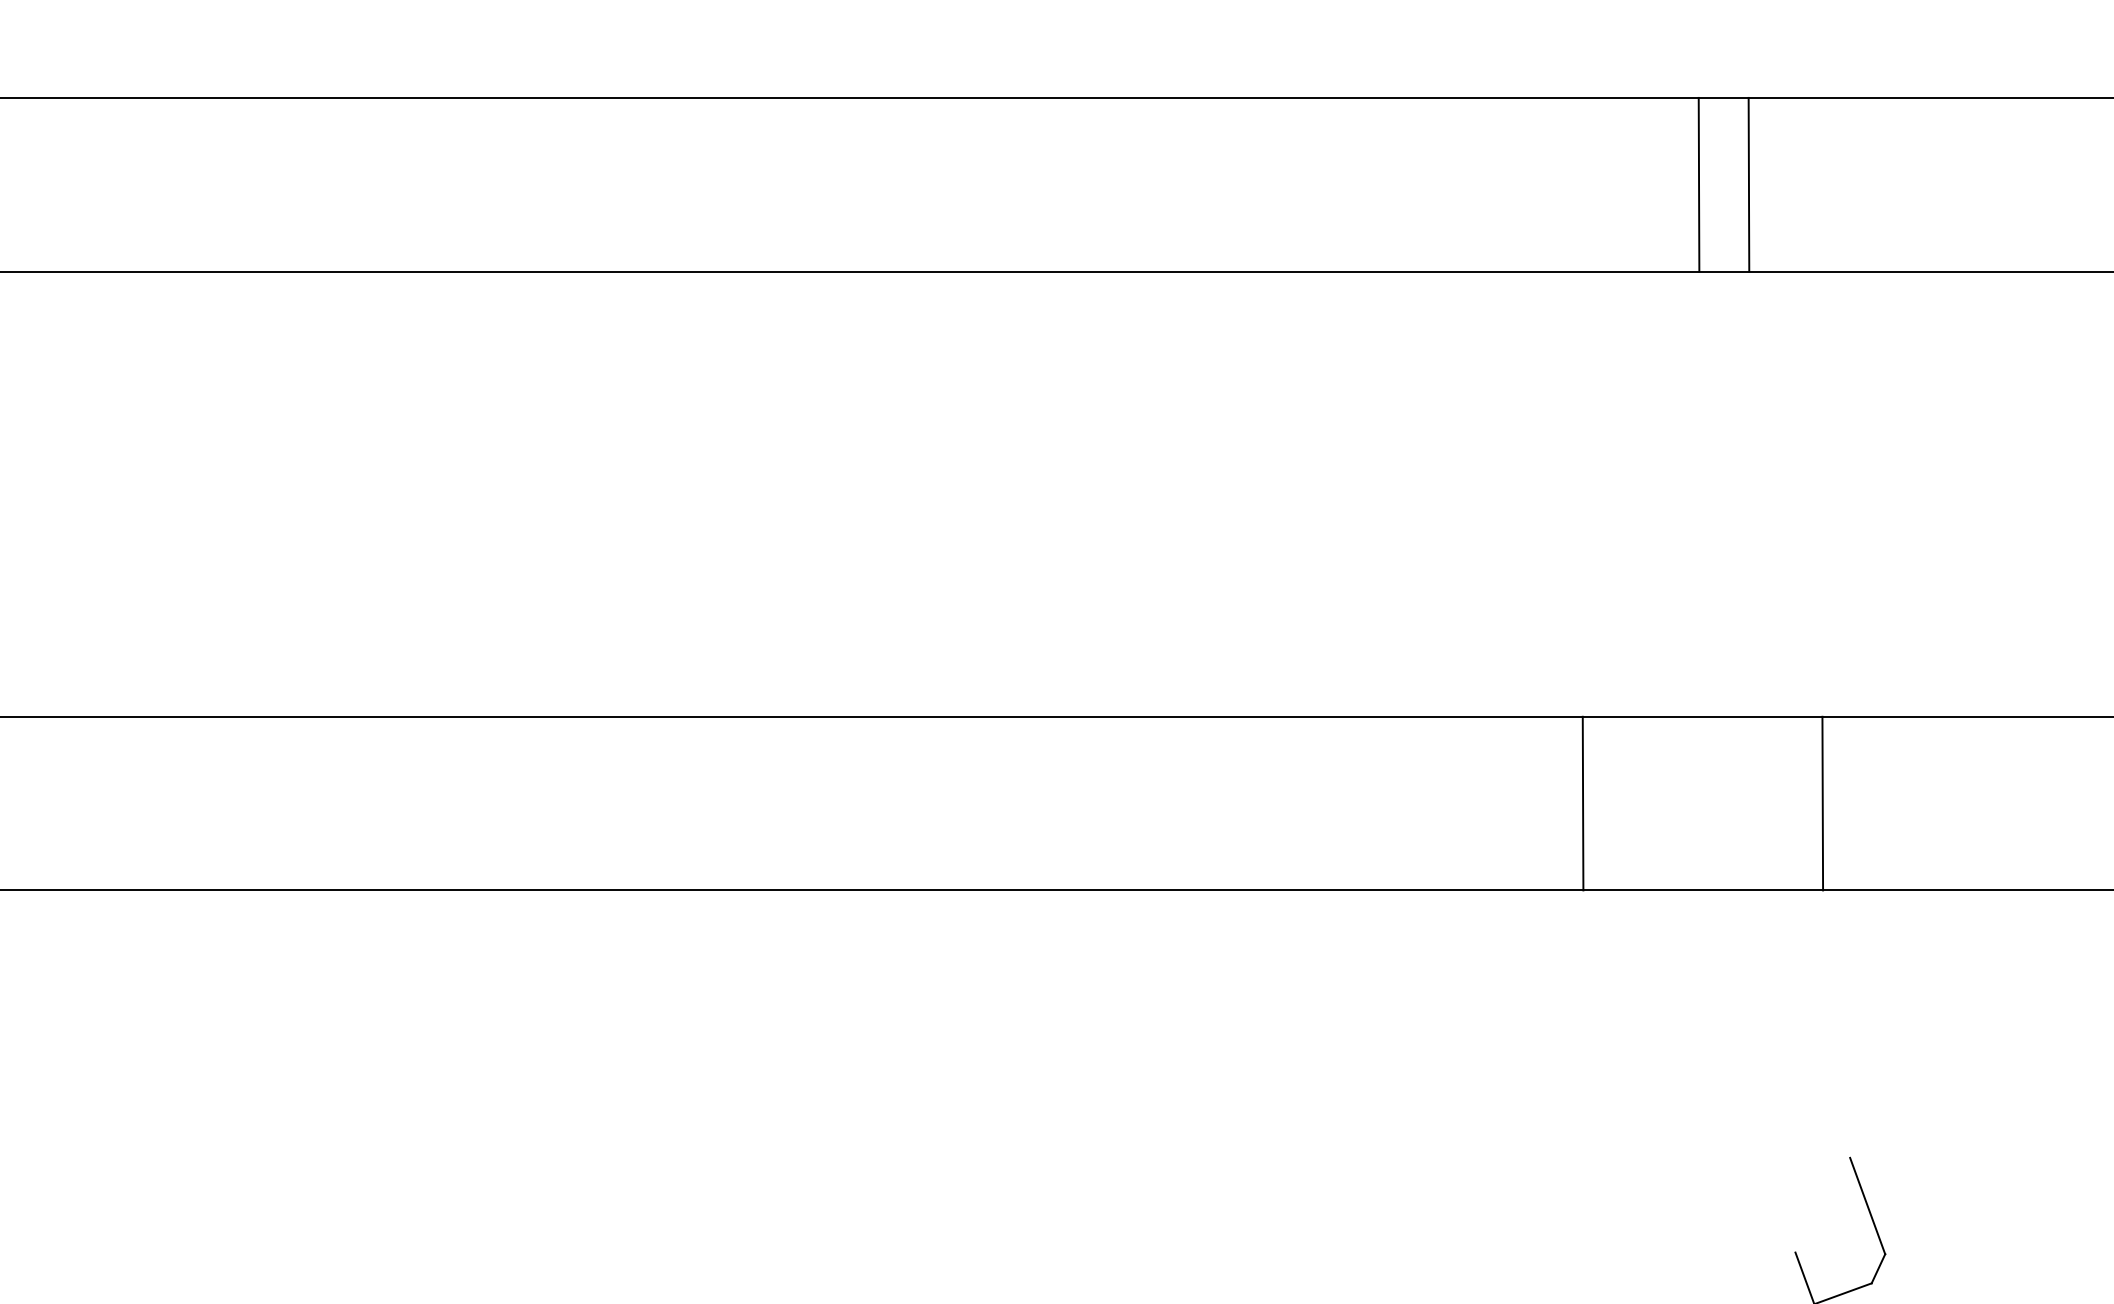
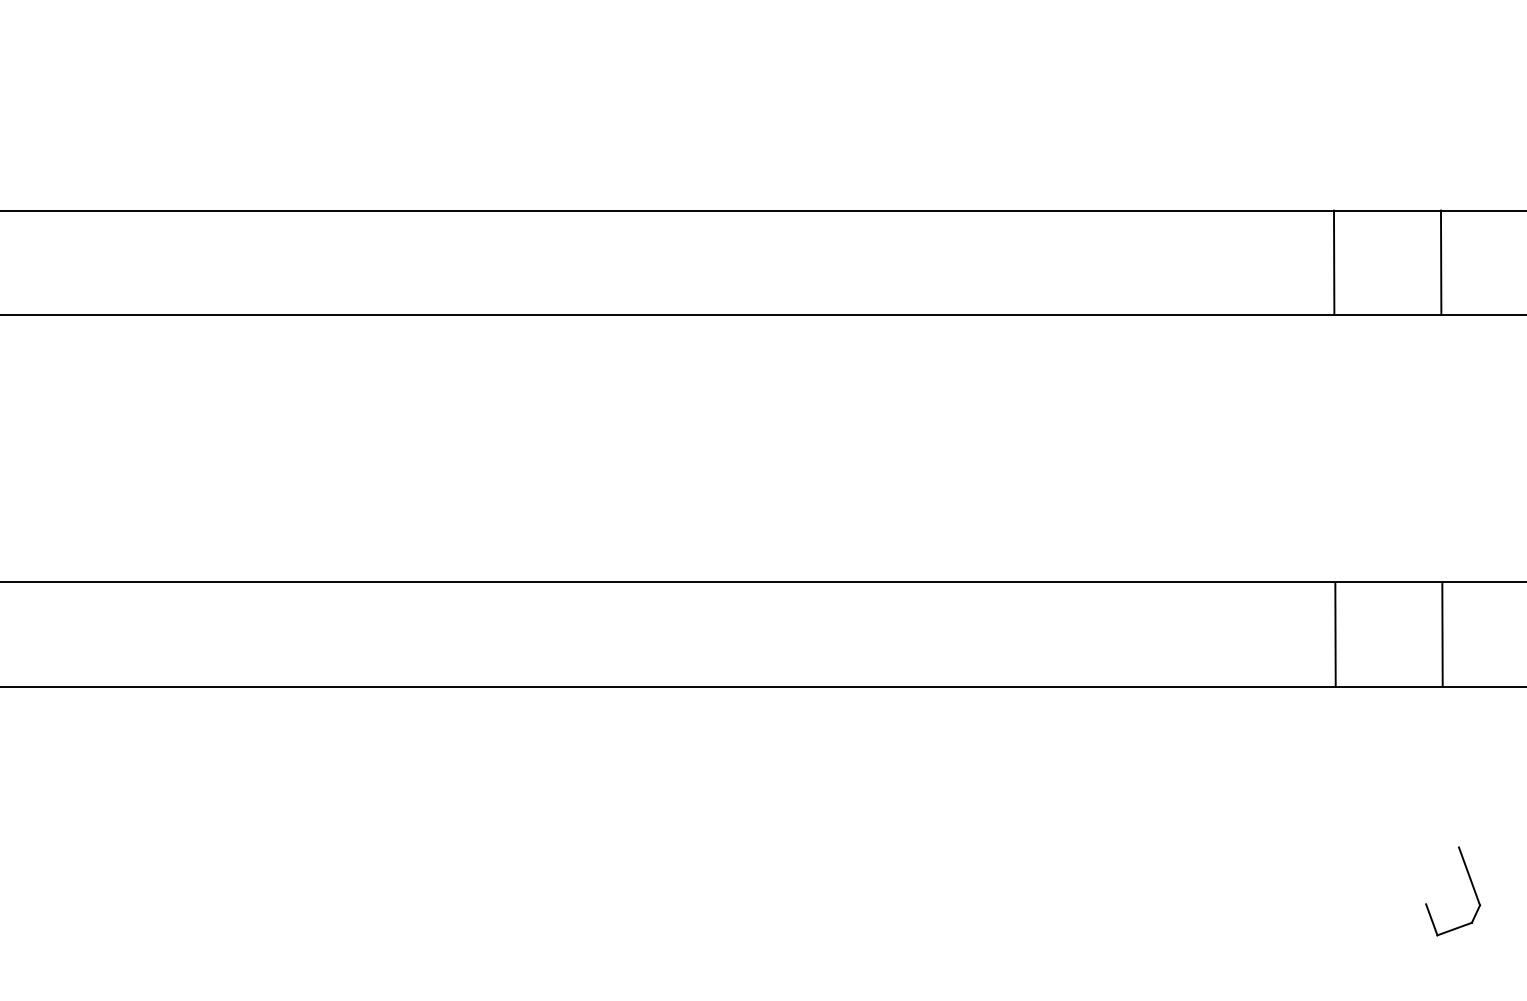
line: (1697, 184) -> (1333, 262), moved
line: (1747, 184) -> (1440, 262), moved
line: (1583, 803) -> (1335, 634), moved

